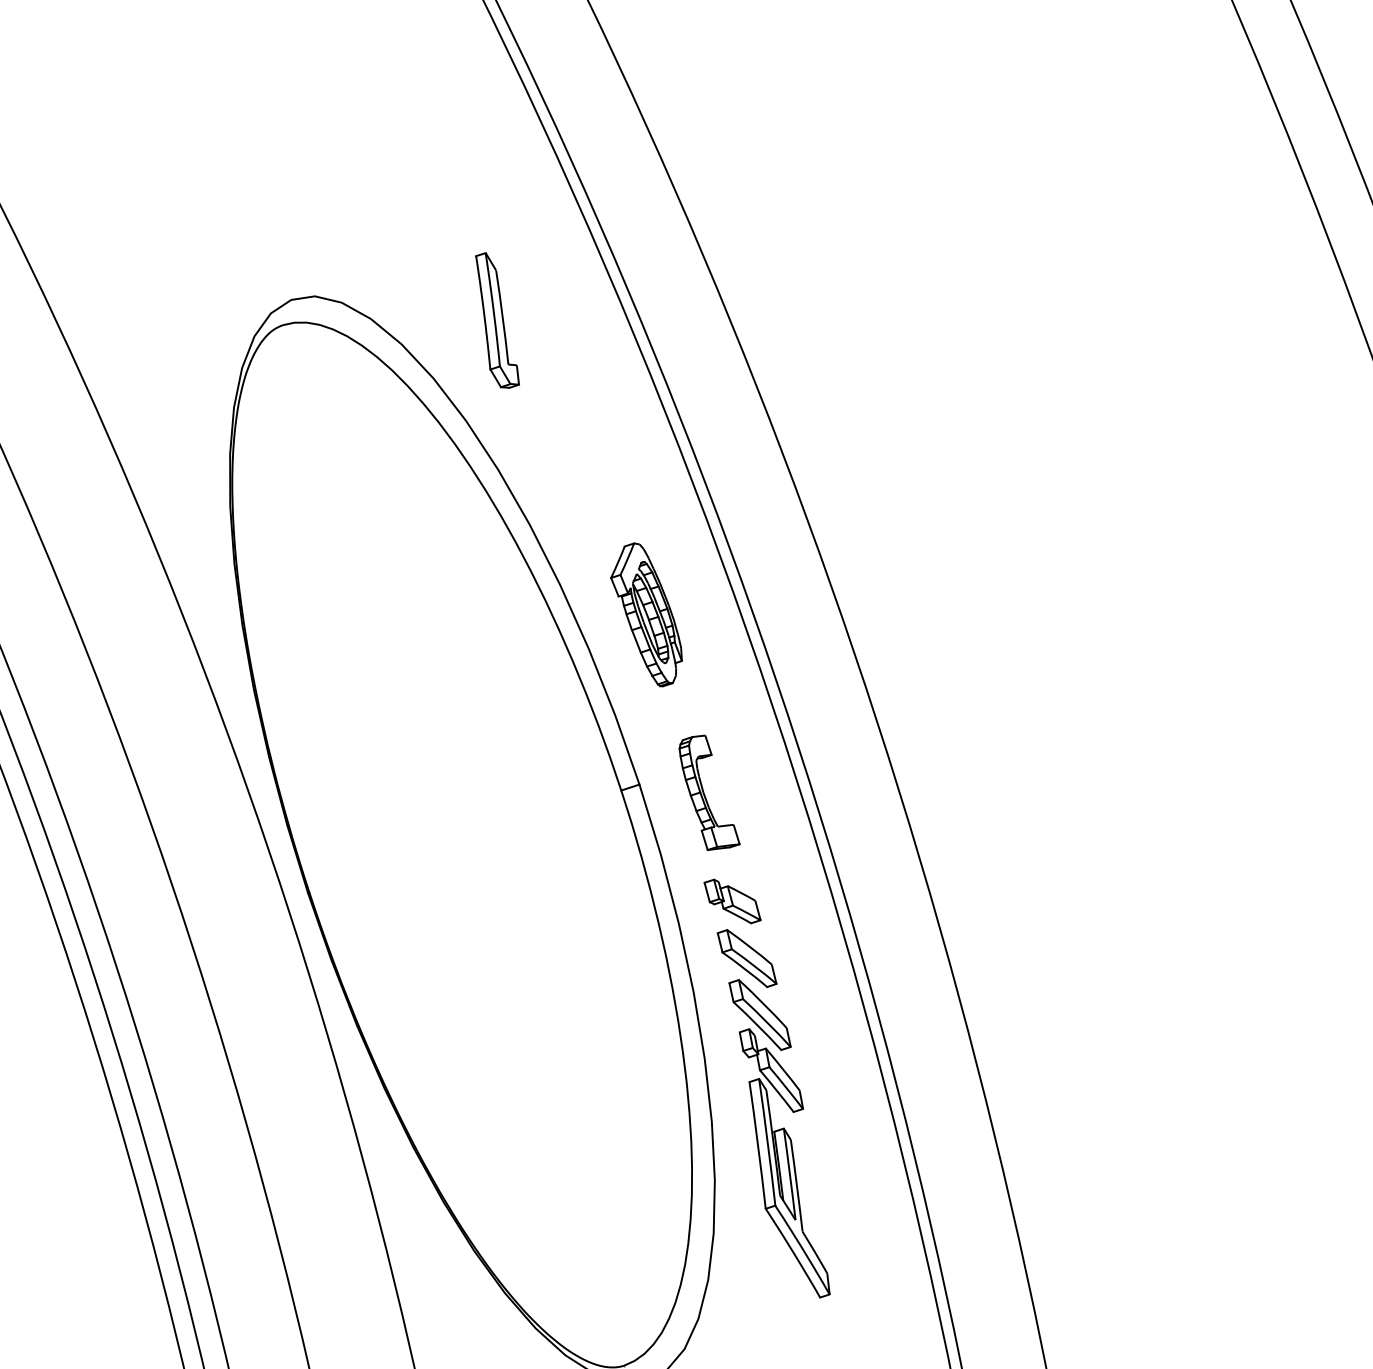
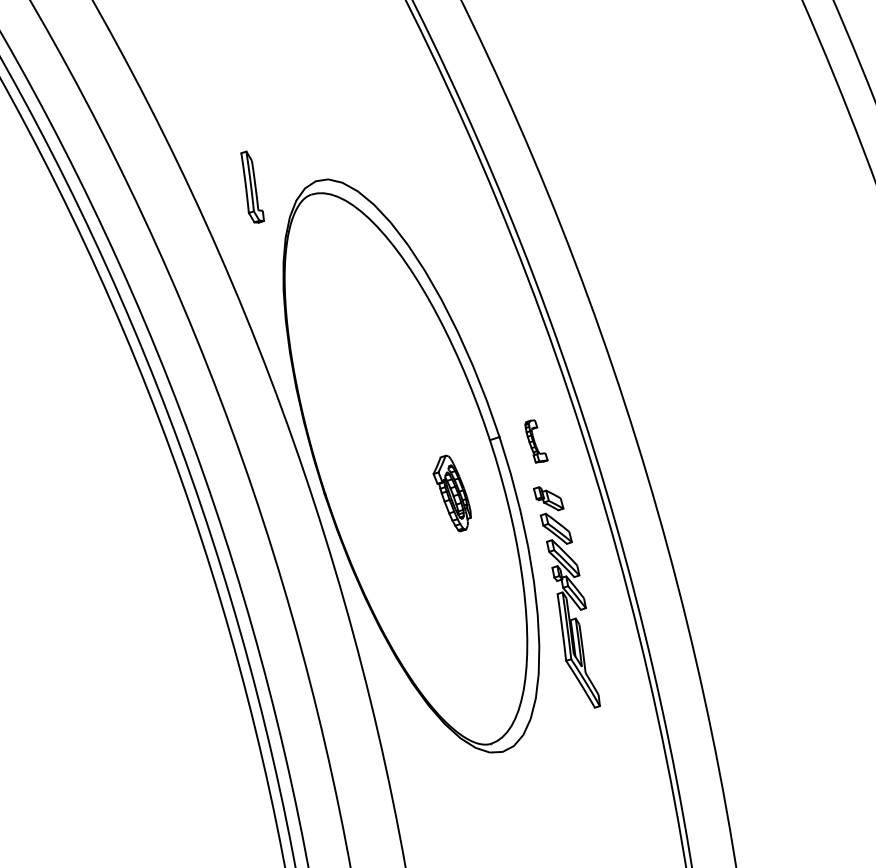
part: (497, 319) -> (252, 186), moved
part: (645, 614) -> (451, 493), moved
part: (709, 793) -> (536, 441), size x0.7

